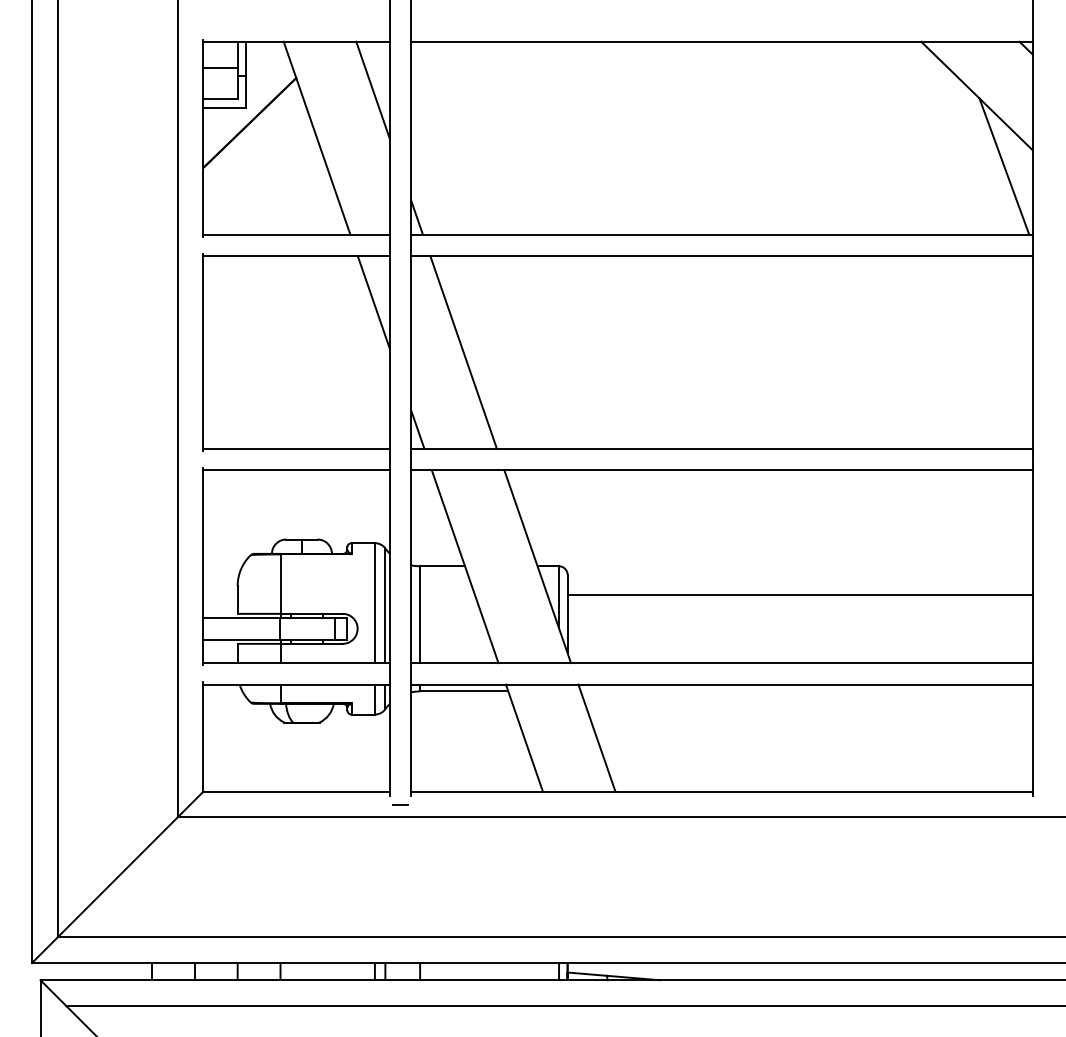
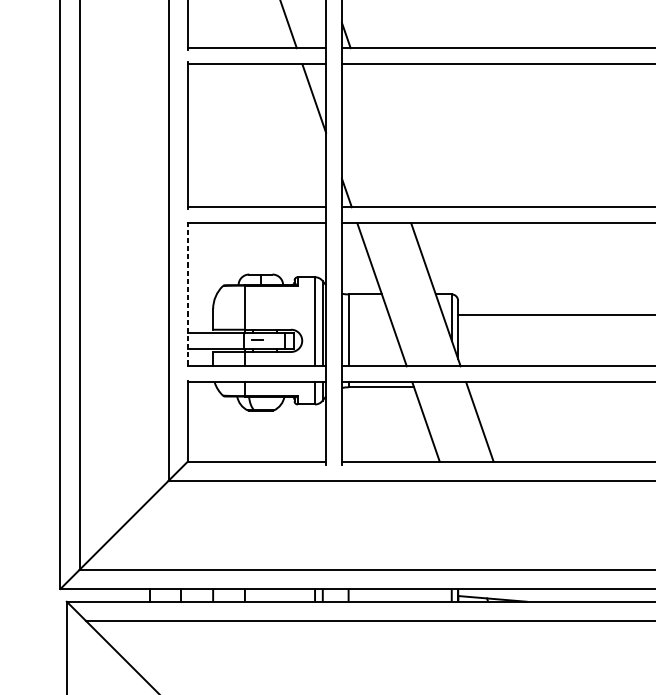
line: (463, 352) -> (380, 135), removed
line: (203, 566) -> (187, 294), solid -> dashed
line: (400, 804) -> (257, 339), moved

